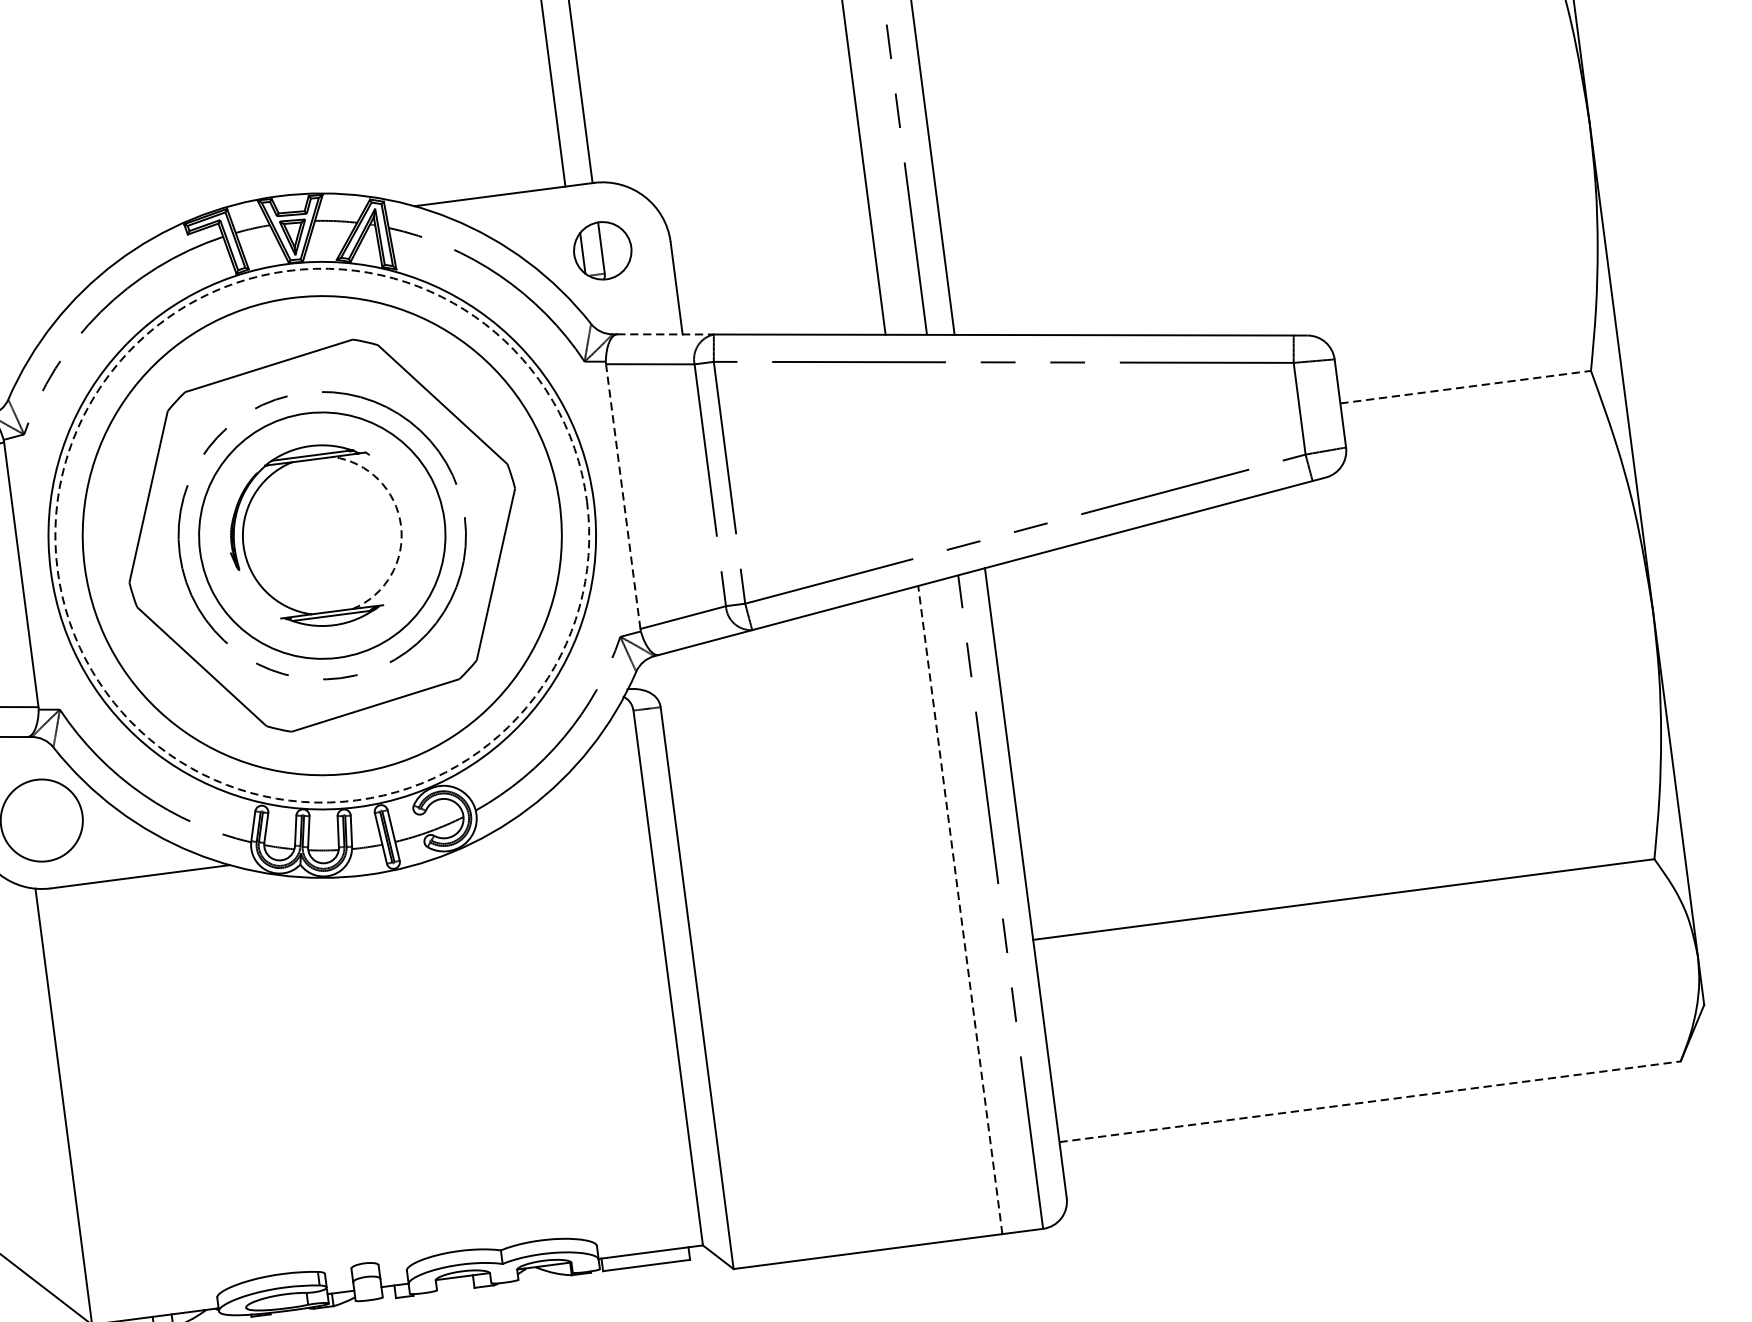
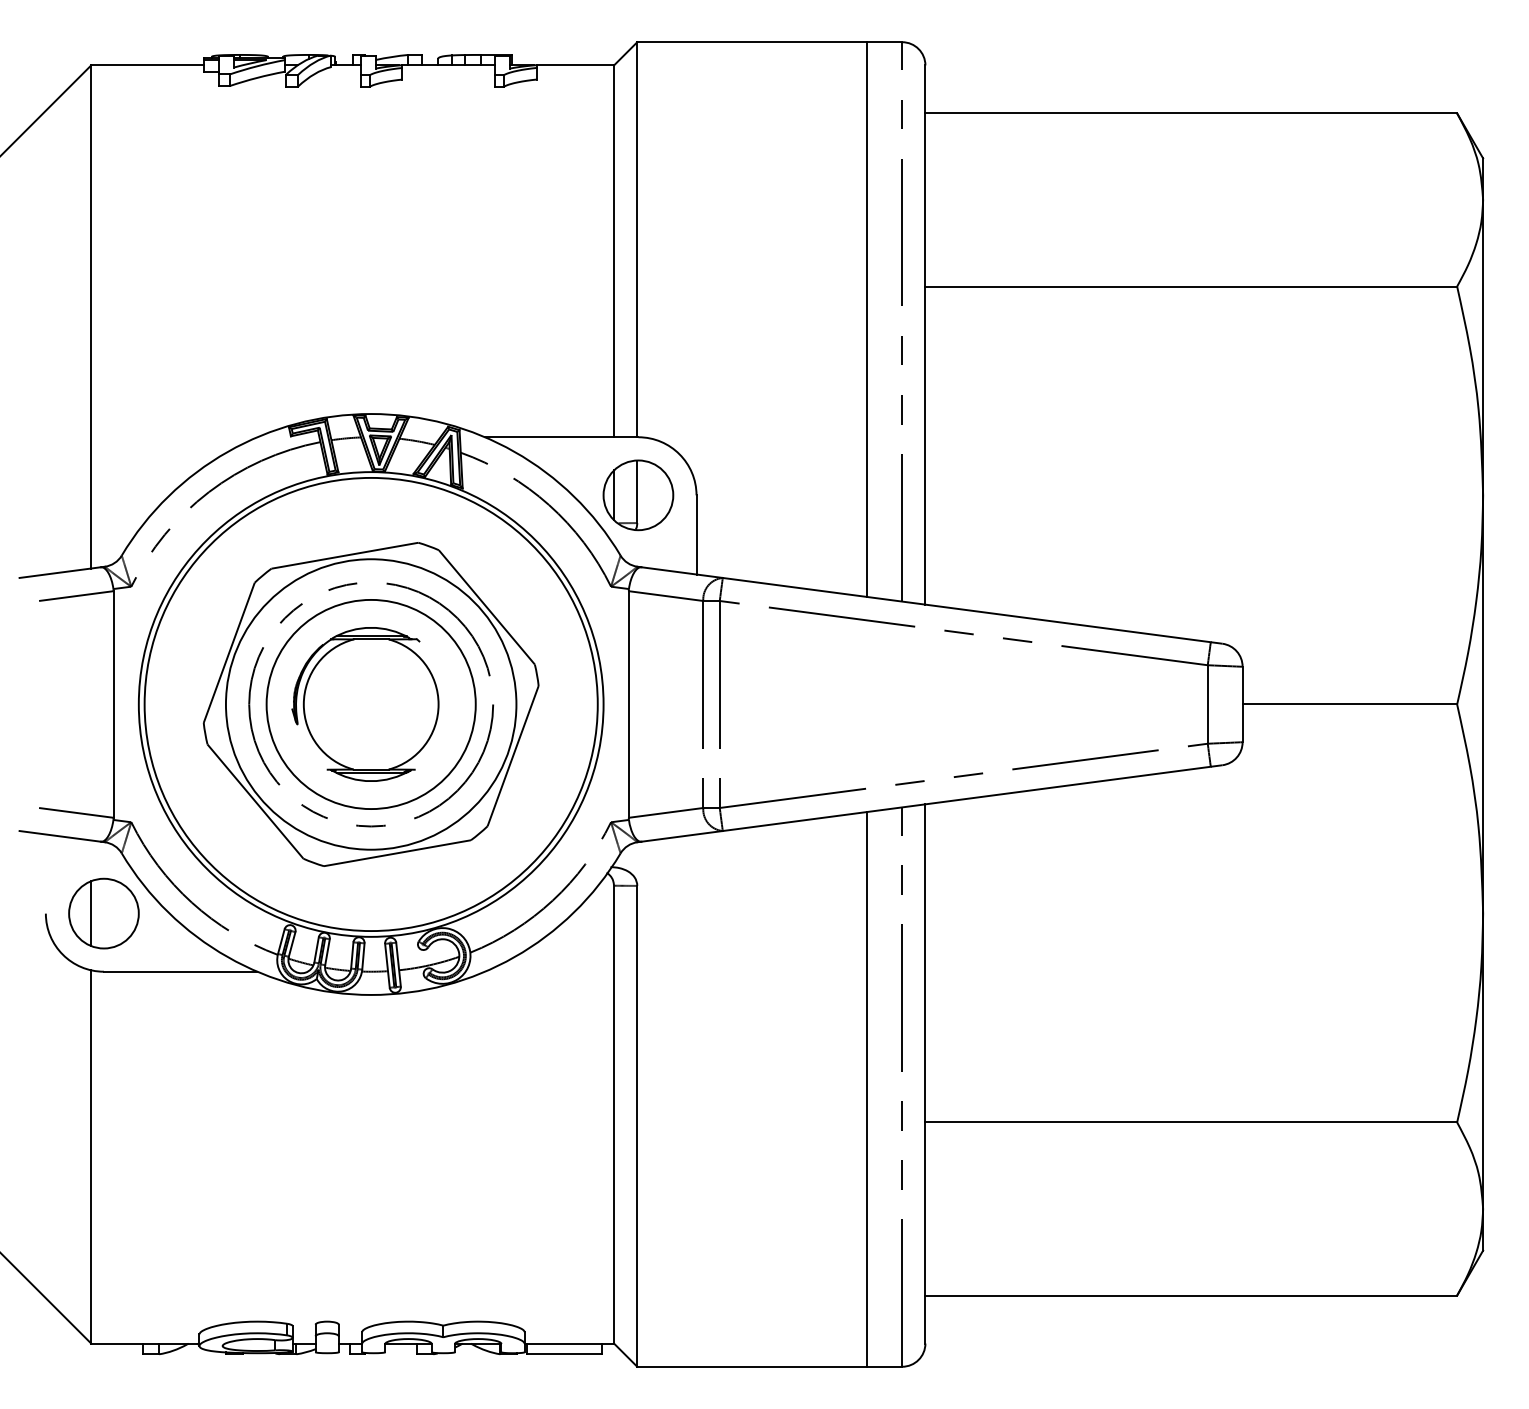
part: (602, 250) -> (638, 495), size x1.43
line: (665, 334) -> (682, 572), dashed -> solid
line: (1466, 387) -> (1350, 704), dashed -> solid
line: (622, 496) -> (628, 704), dashed -> solid
arc: (400, 525) -> (438, 704), dashed -> solid
circle: (321, 535) -> (370, 704), dashed -> solid
circle: (321, 535) -> (370, 704), size x0.71
line: (27, 822) -> (91, 913), added
line: (960, 909) -> (867, 1088), dashed -> solid
line: (1370, 1101) -> (1191, 1295), dashed -> solid

